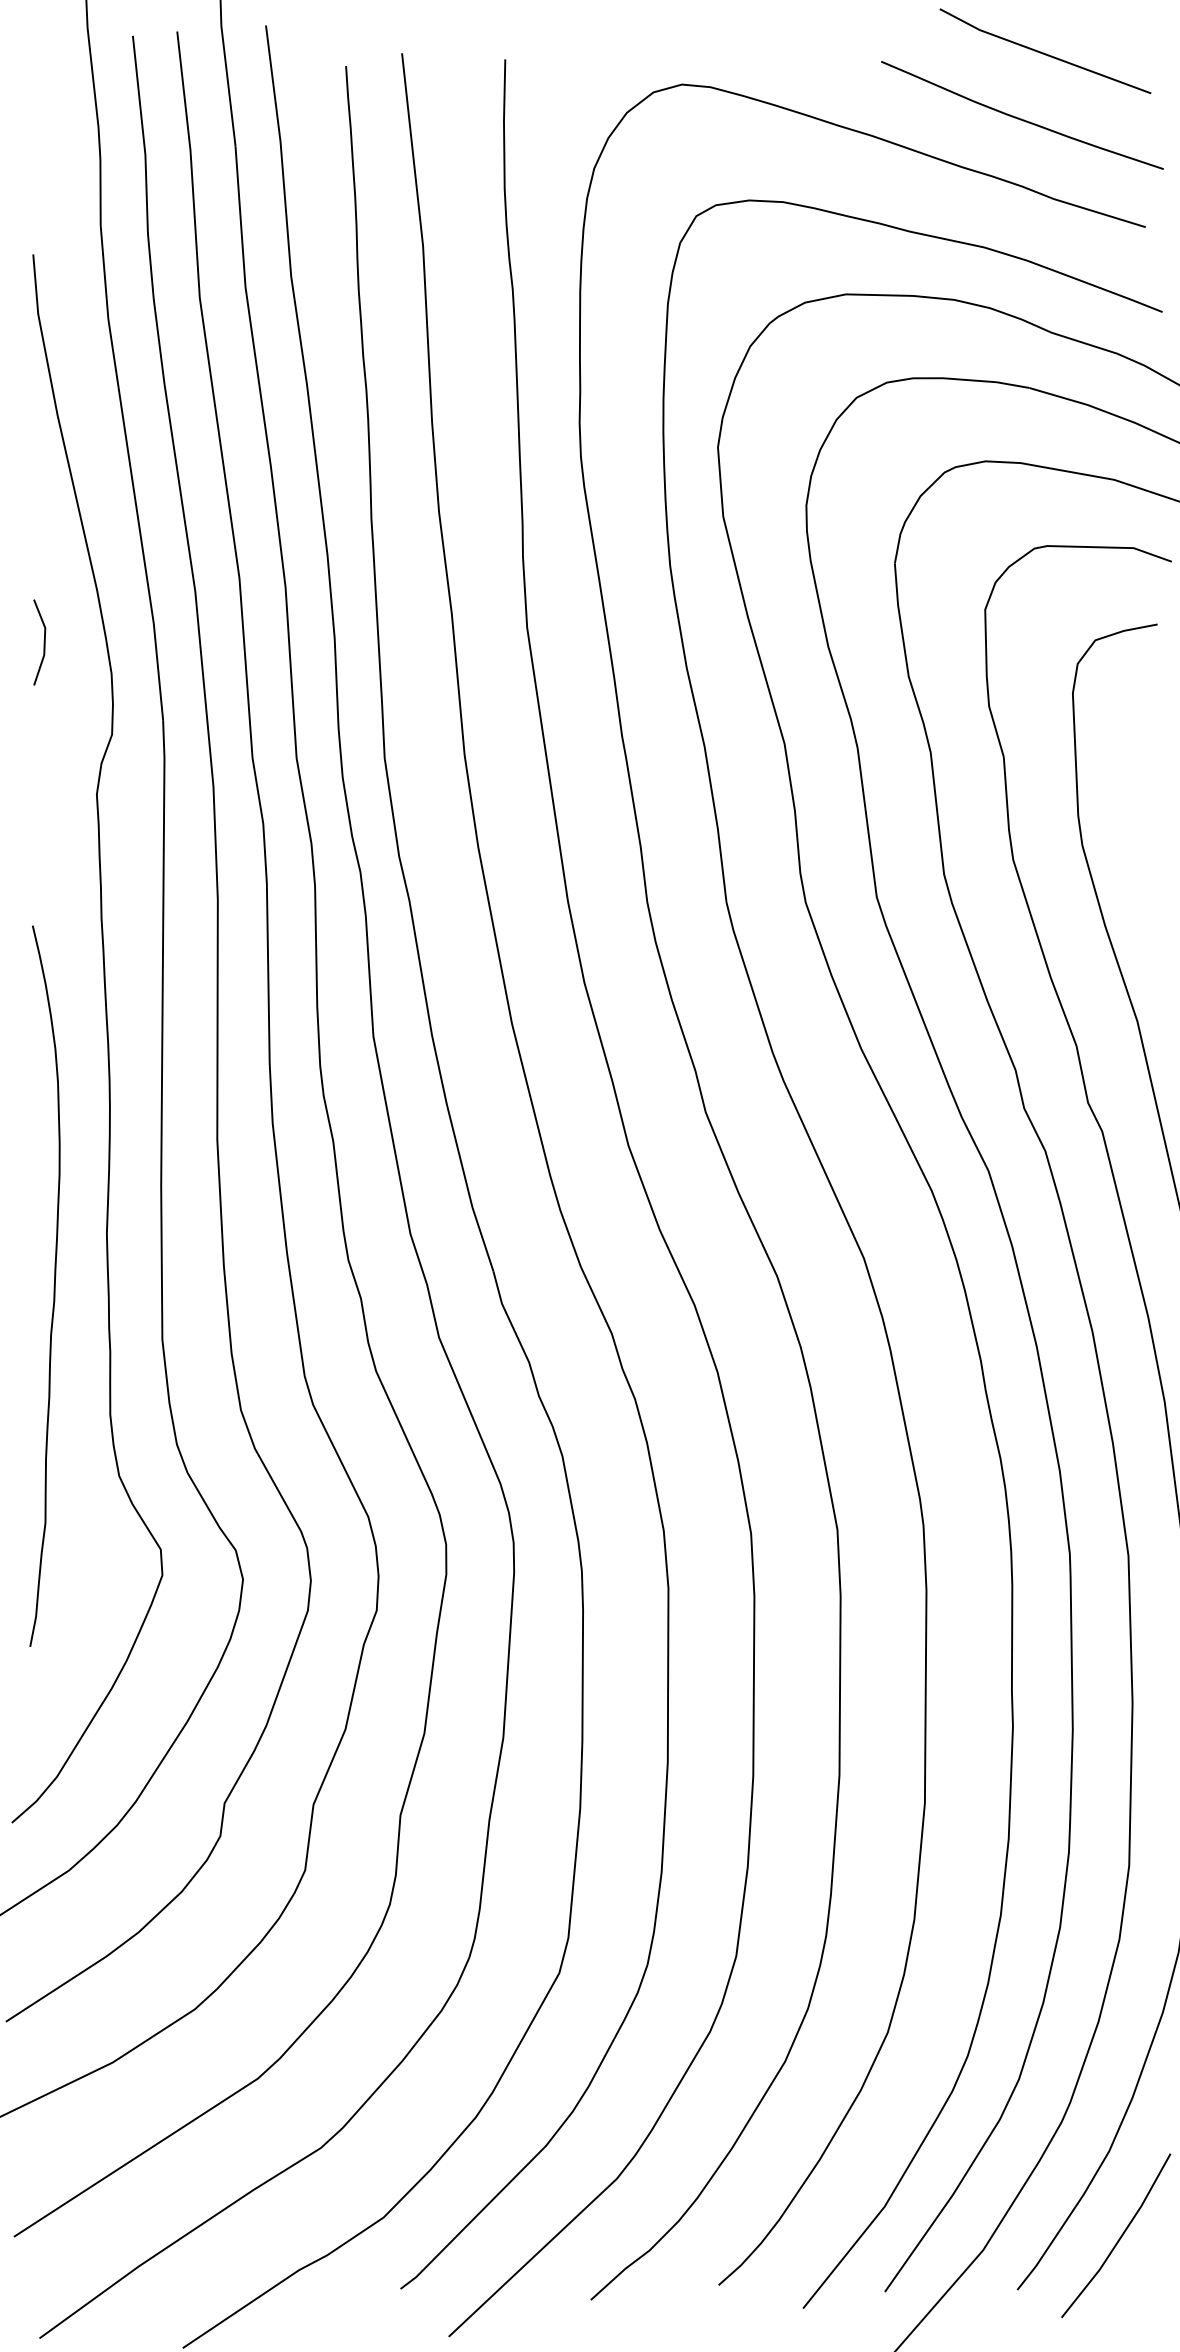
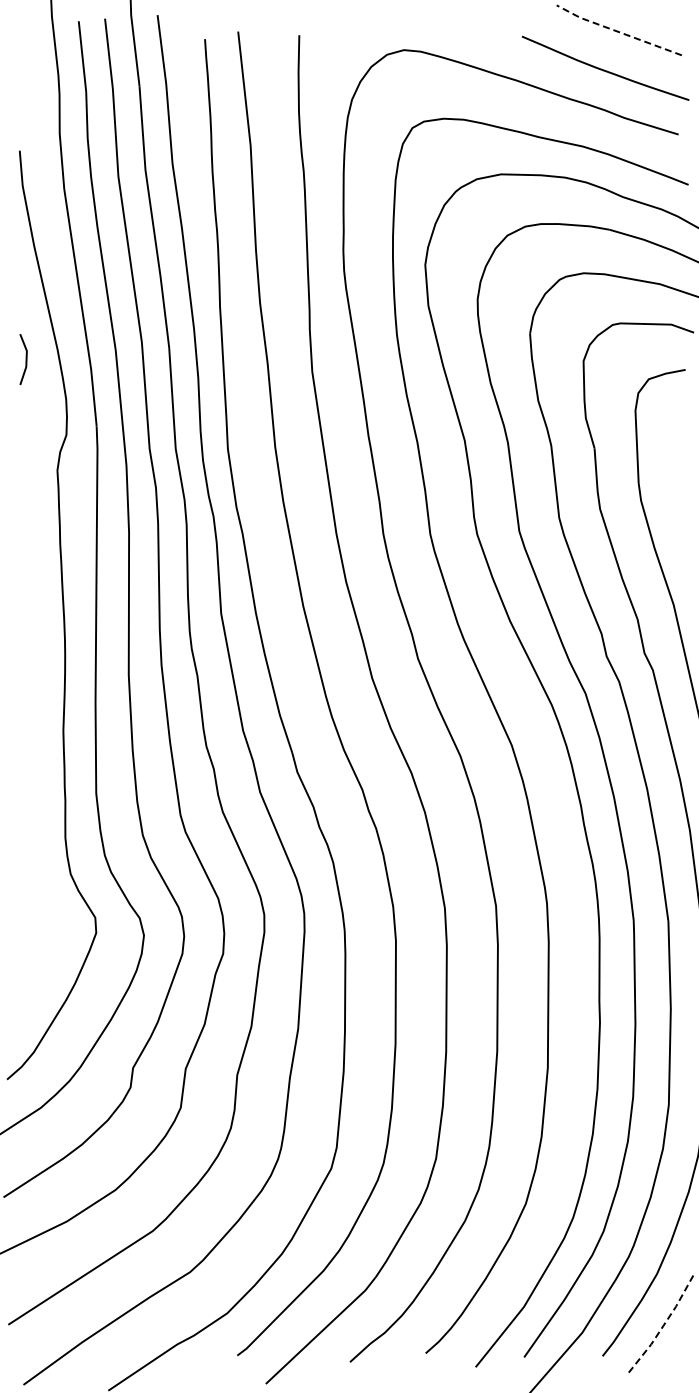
line: (1042, 53) -> (617, 31), solid -> dashed
line: (42, 642) -> (25, 359), moved
curve: (53, 1285) -> (31, 761), removed
line: (1120, 2238) -> (663, 1325), solid -> dashed

